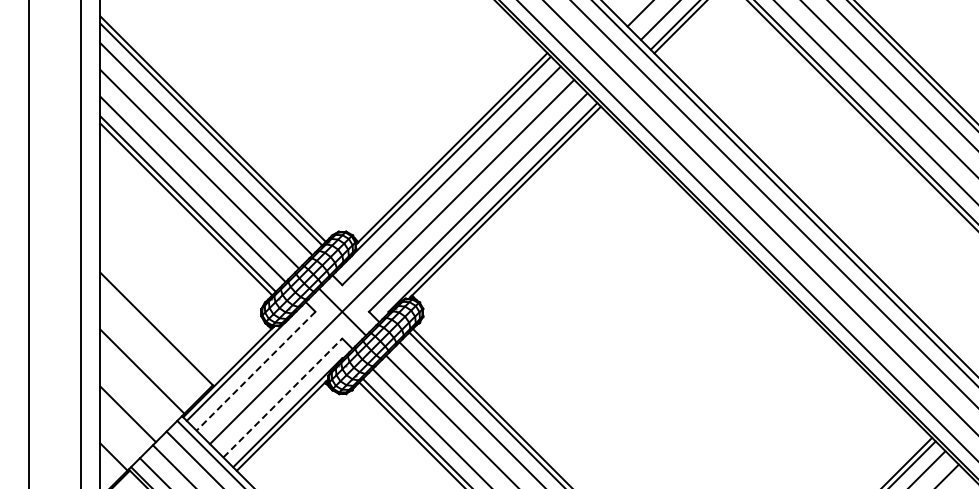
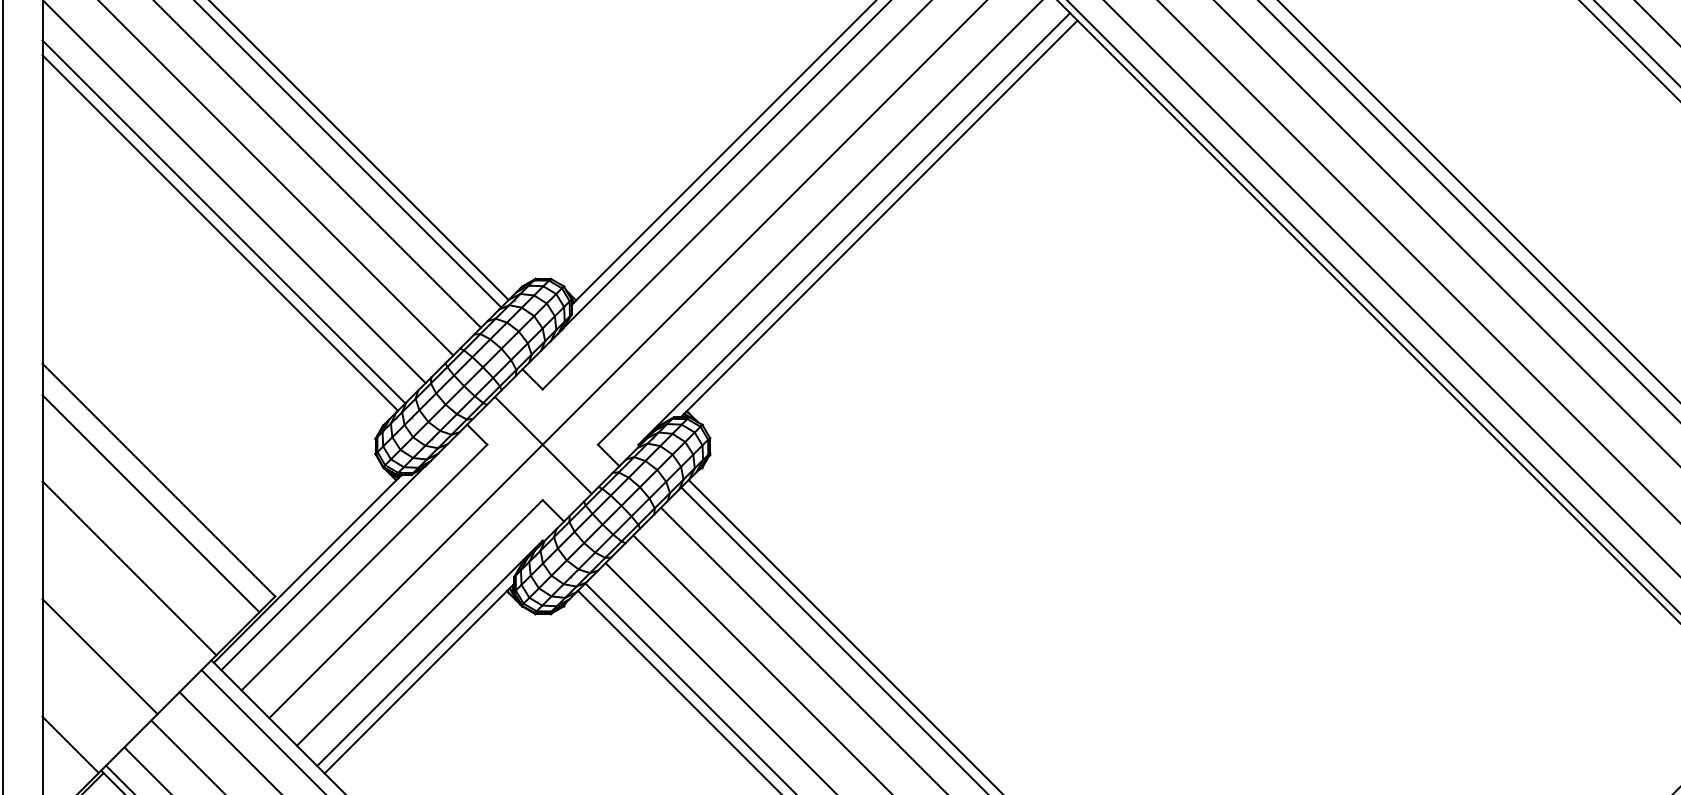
line: (152, 339) -> (150, 501), added
line: (255, 371) -> (363, 568), dashed -> solid
line: (283, 397) -> (421, 621), dashed -> solid

